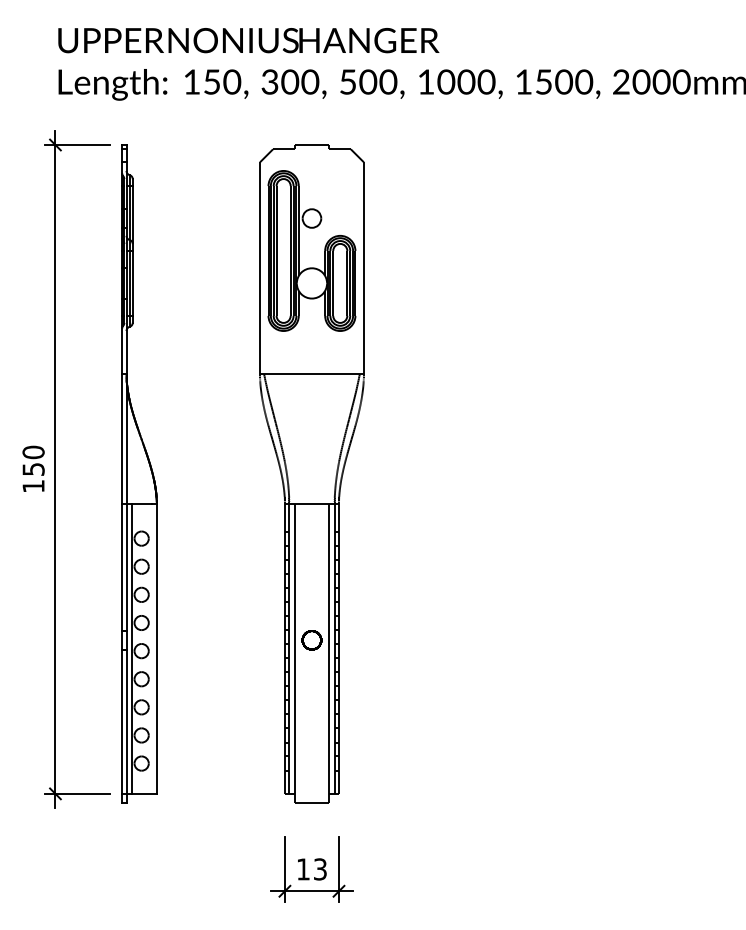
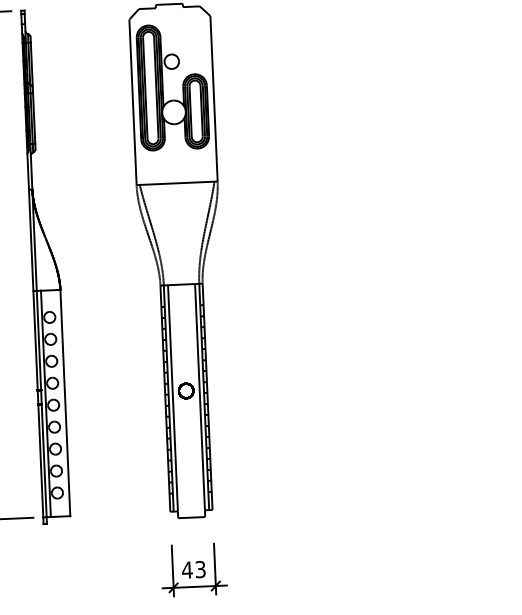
text: (303, 869) -> (187, 570), 13 -> 43

